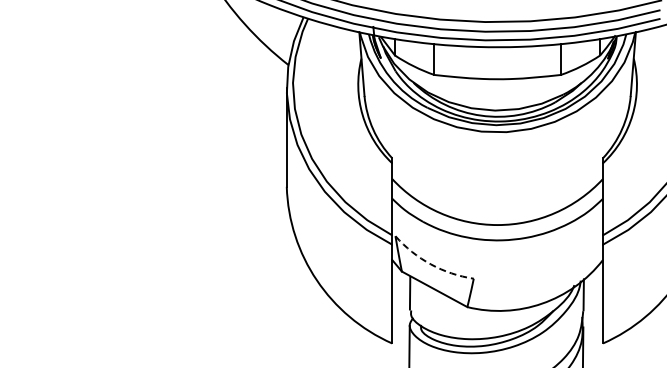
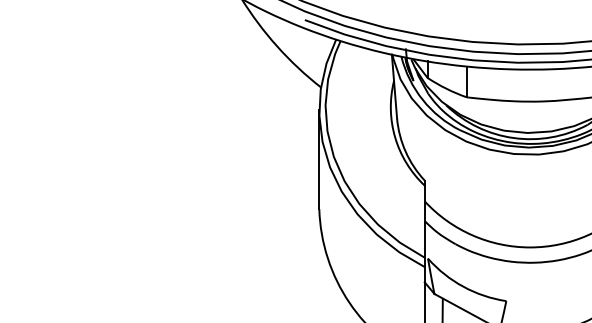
arc: (430, 264) -> (463, 286), dashed -> solid

